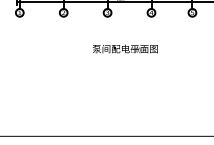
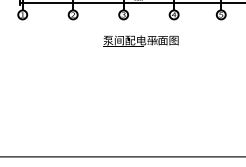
text: (124, 49) -> (140, 40), moved

